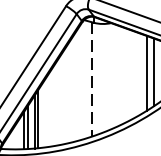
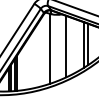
line: (118, 75) -> (66, 46), added
line: (92, 80) -> (50, 49), dashed -> solid

